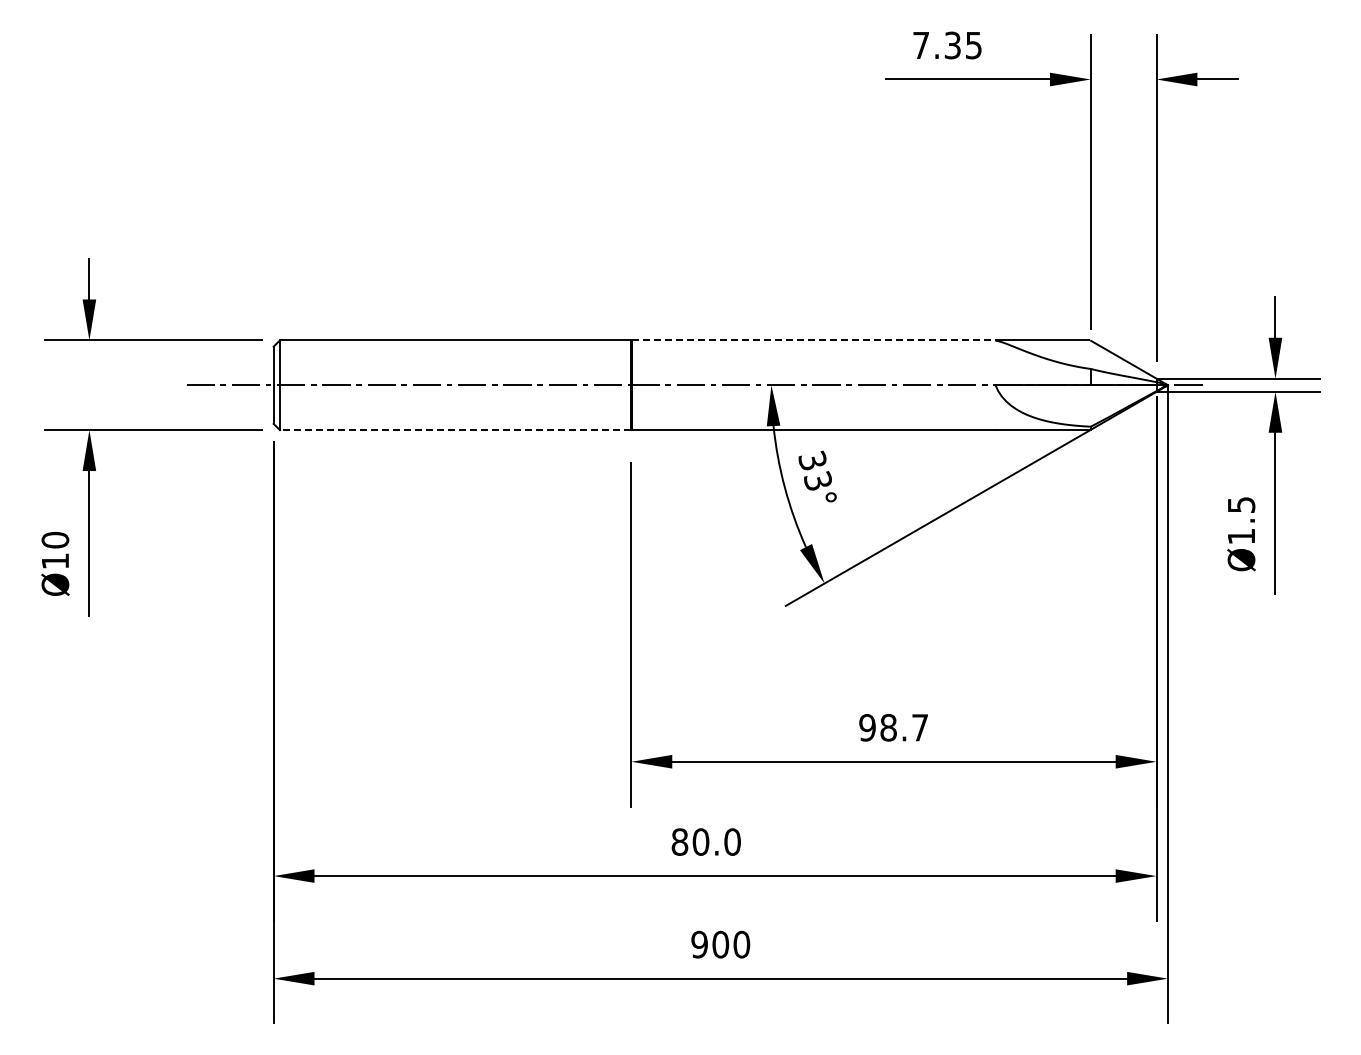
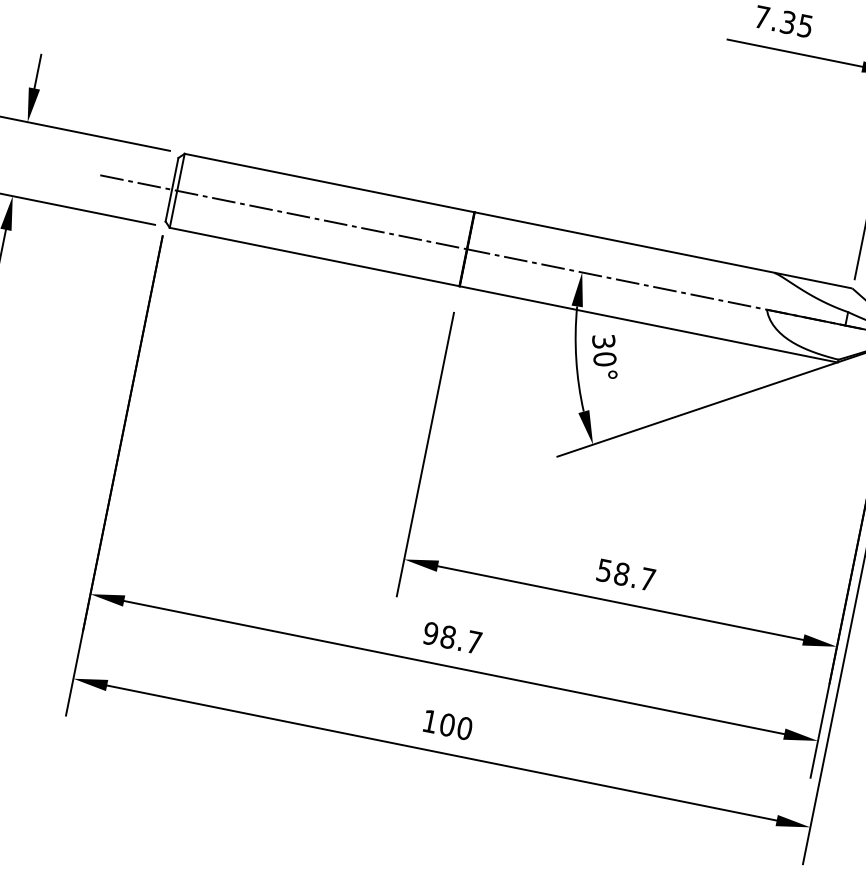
line: (813, 340) -> (624, 242), dashed -> solid
line: (455, 430) -> (314, 257), dashed -> solid
text: (818, 480) -> (605, 358), 33° -> 30°
text: (867, 727) -> (604, 570), 98.7 -> 58.7
text: (705, 841) -> (452, 637), 80.0 -> 98.7
text: (699, 944) -> (430, 721), 900 -> 100

